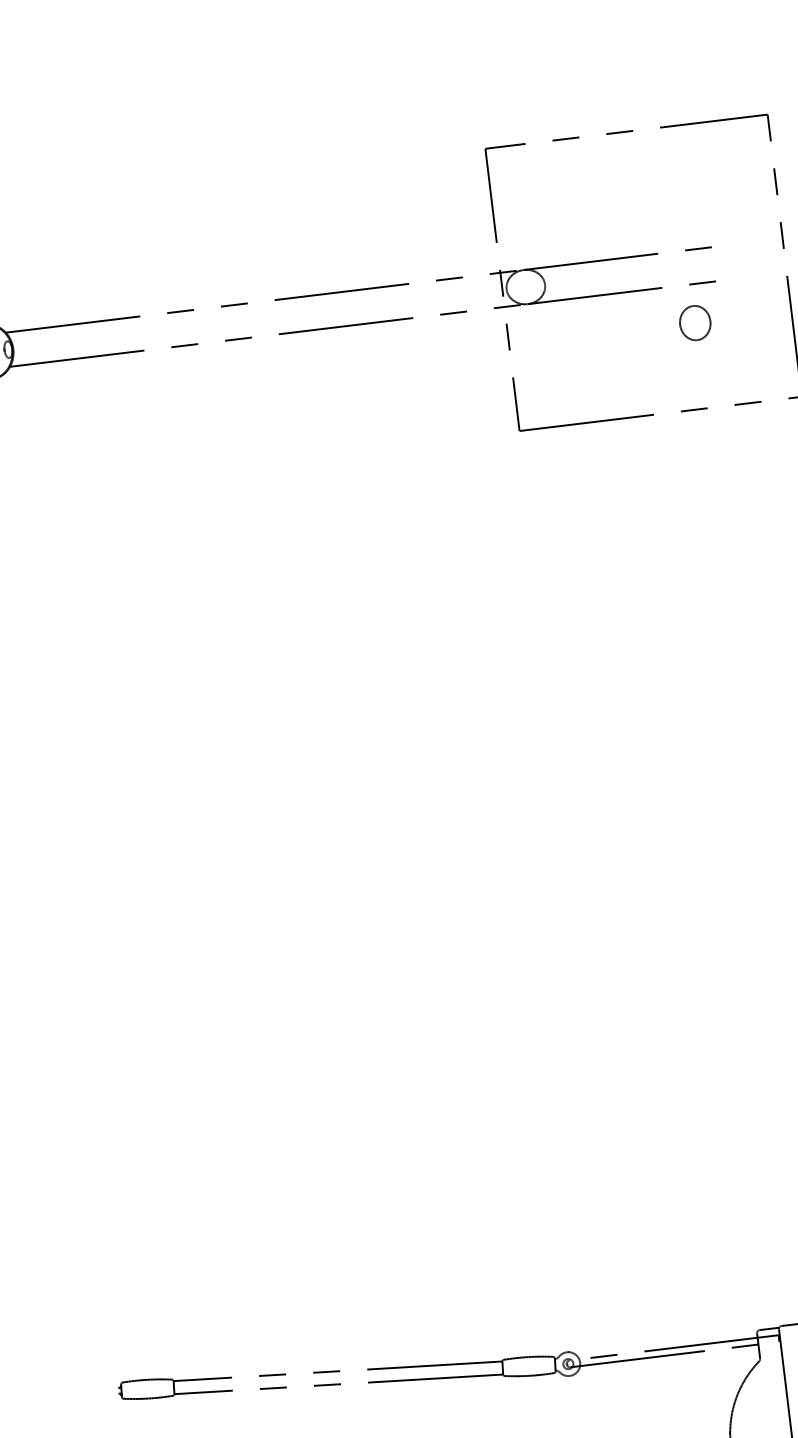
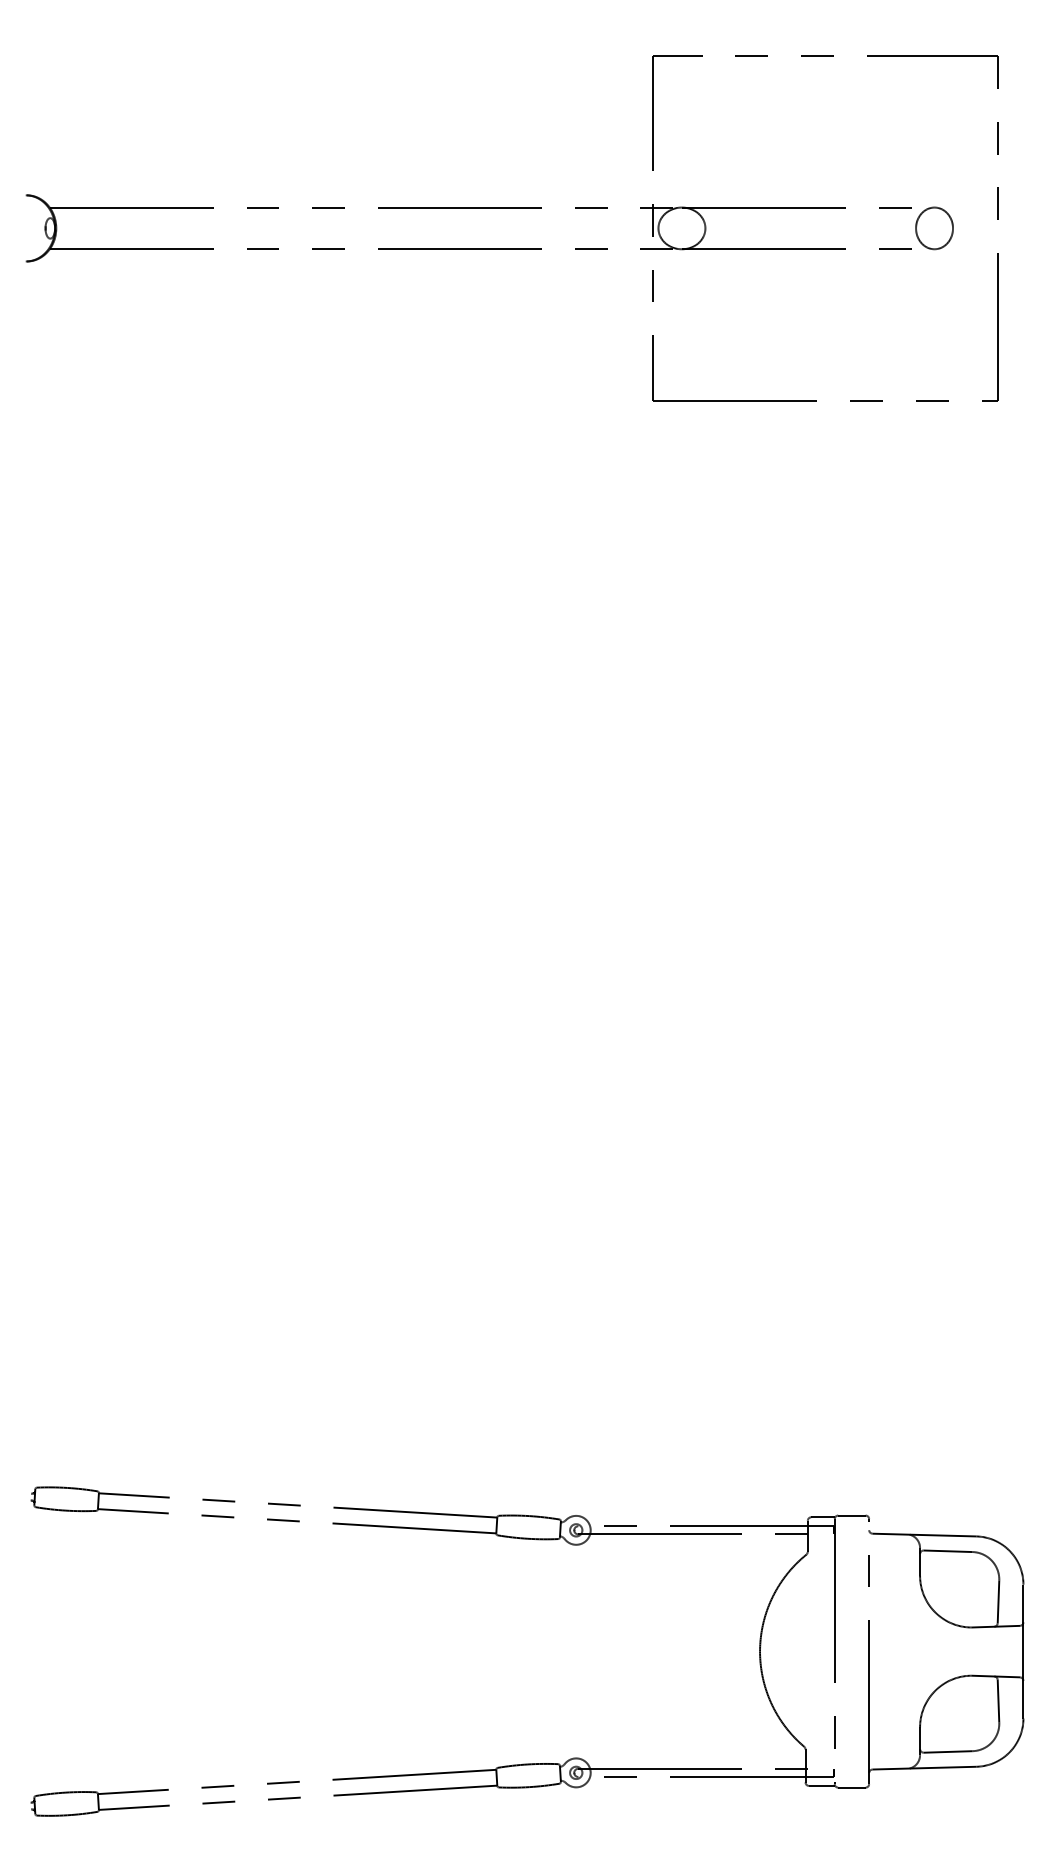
part: (695, 323) -> (934, 228), moved

